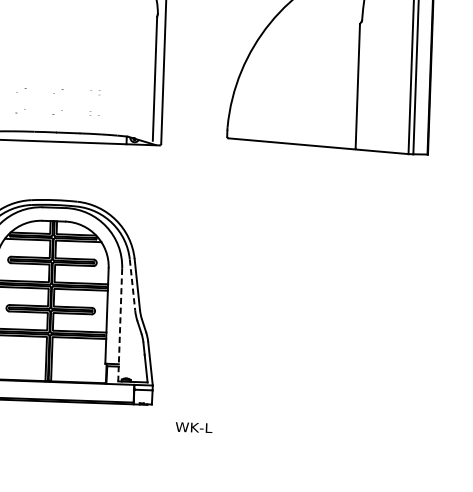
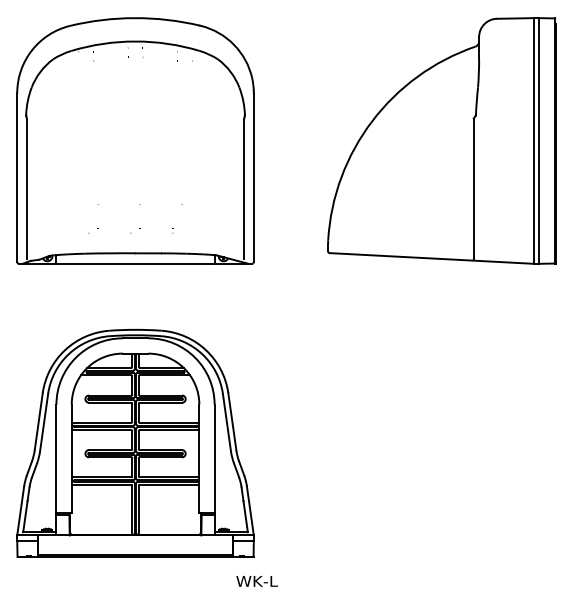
line: (132, 284) -> (226, 422), dashed -> solid
line: (120, 326) -> (214, 470), dashed -> solid
text: (193, 427) -> (256, 581), moved

